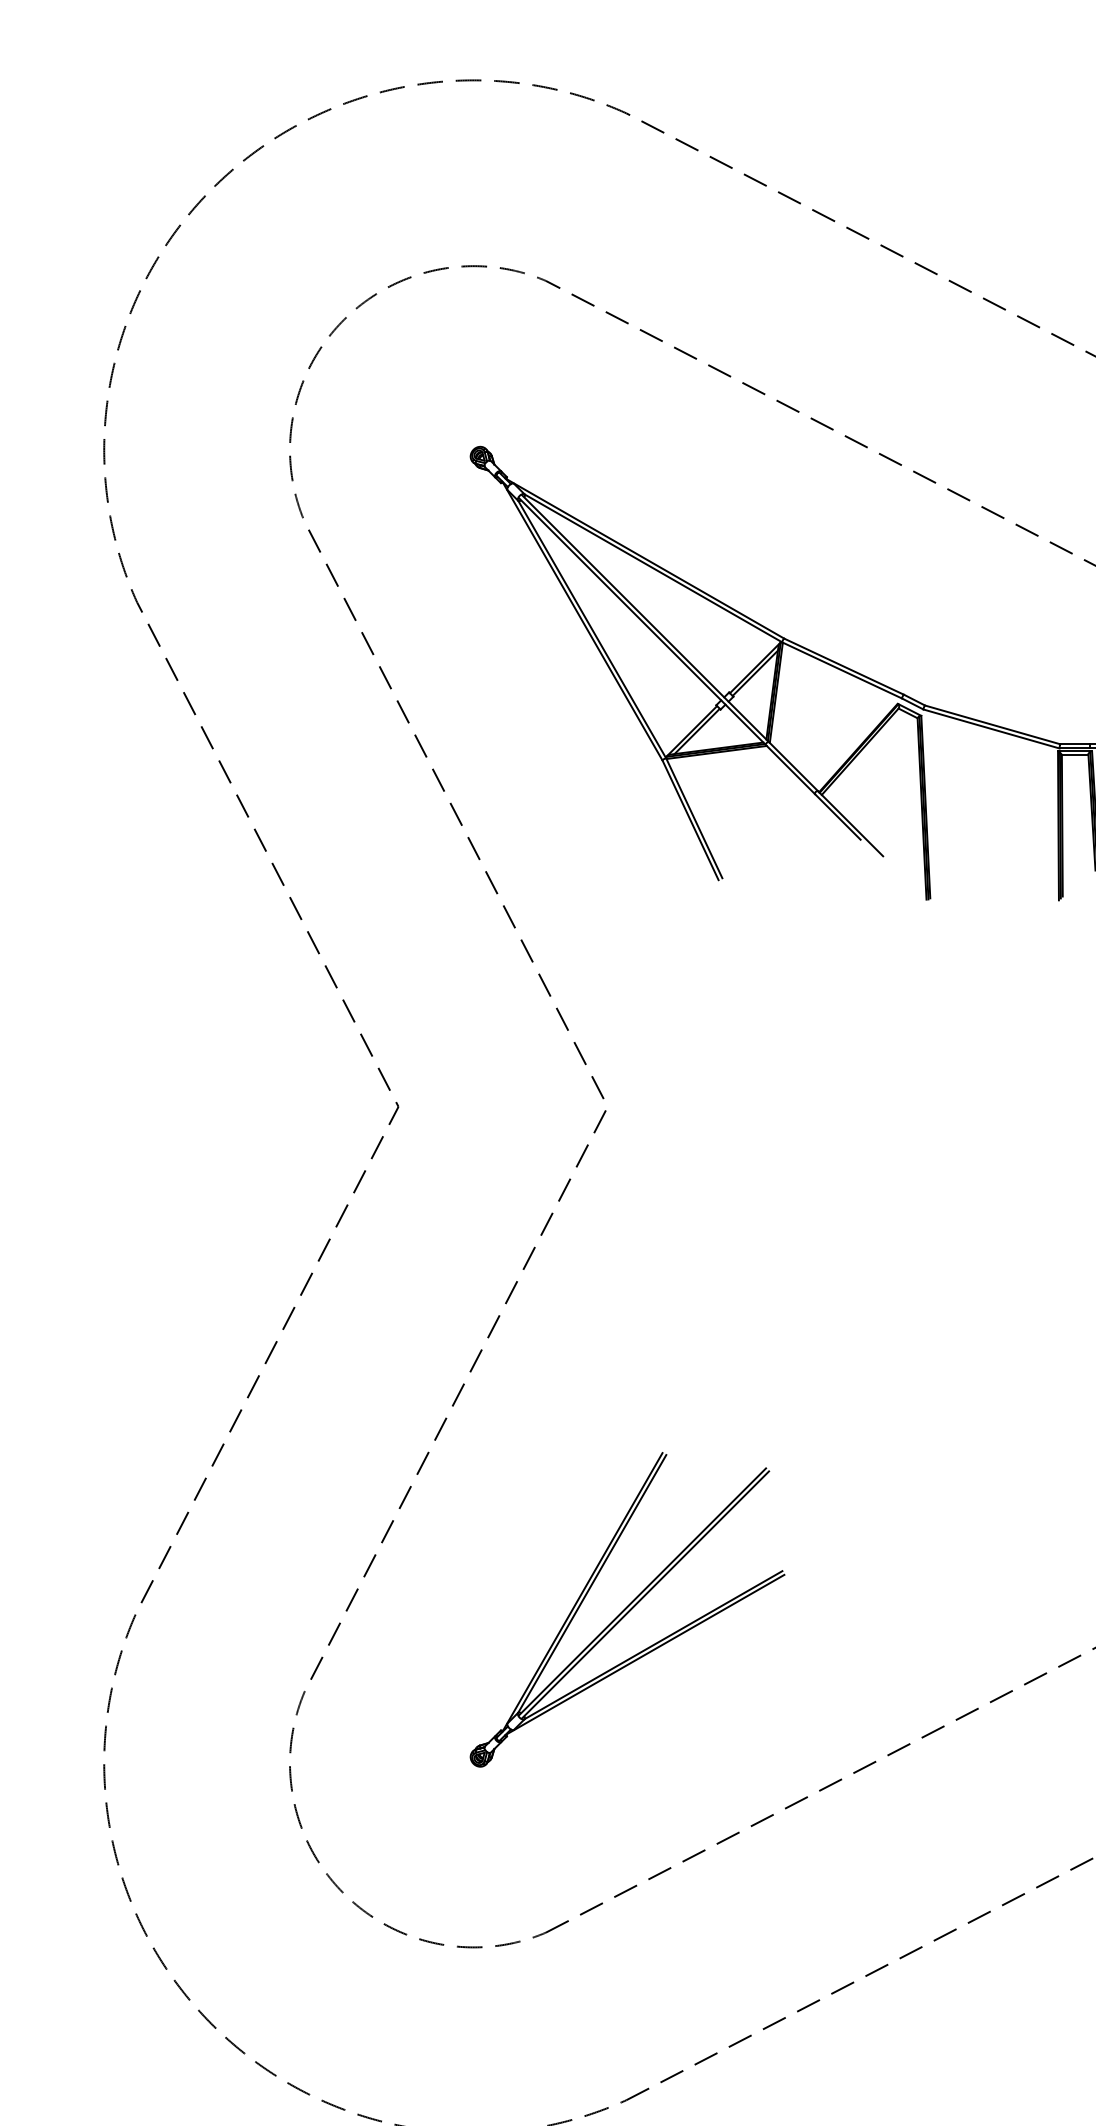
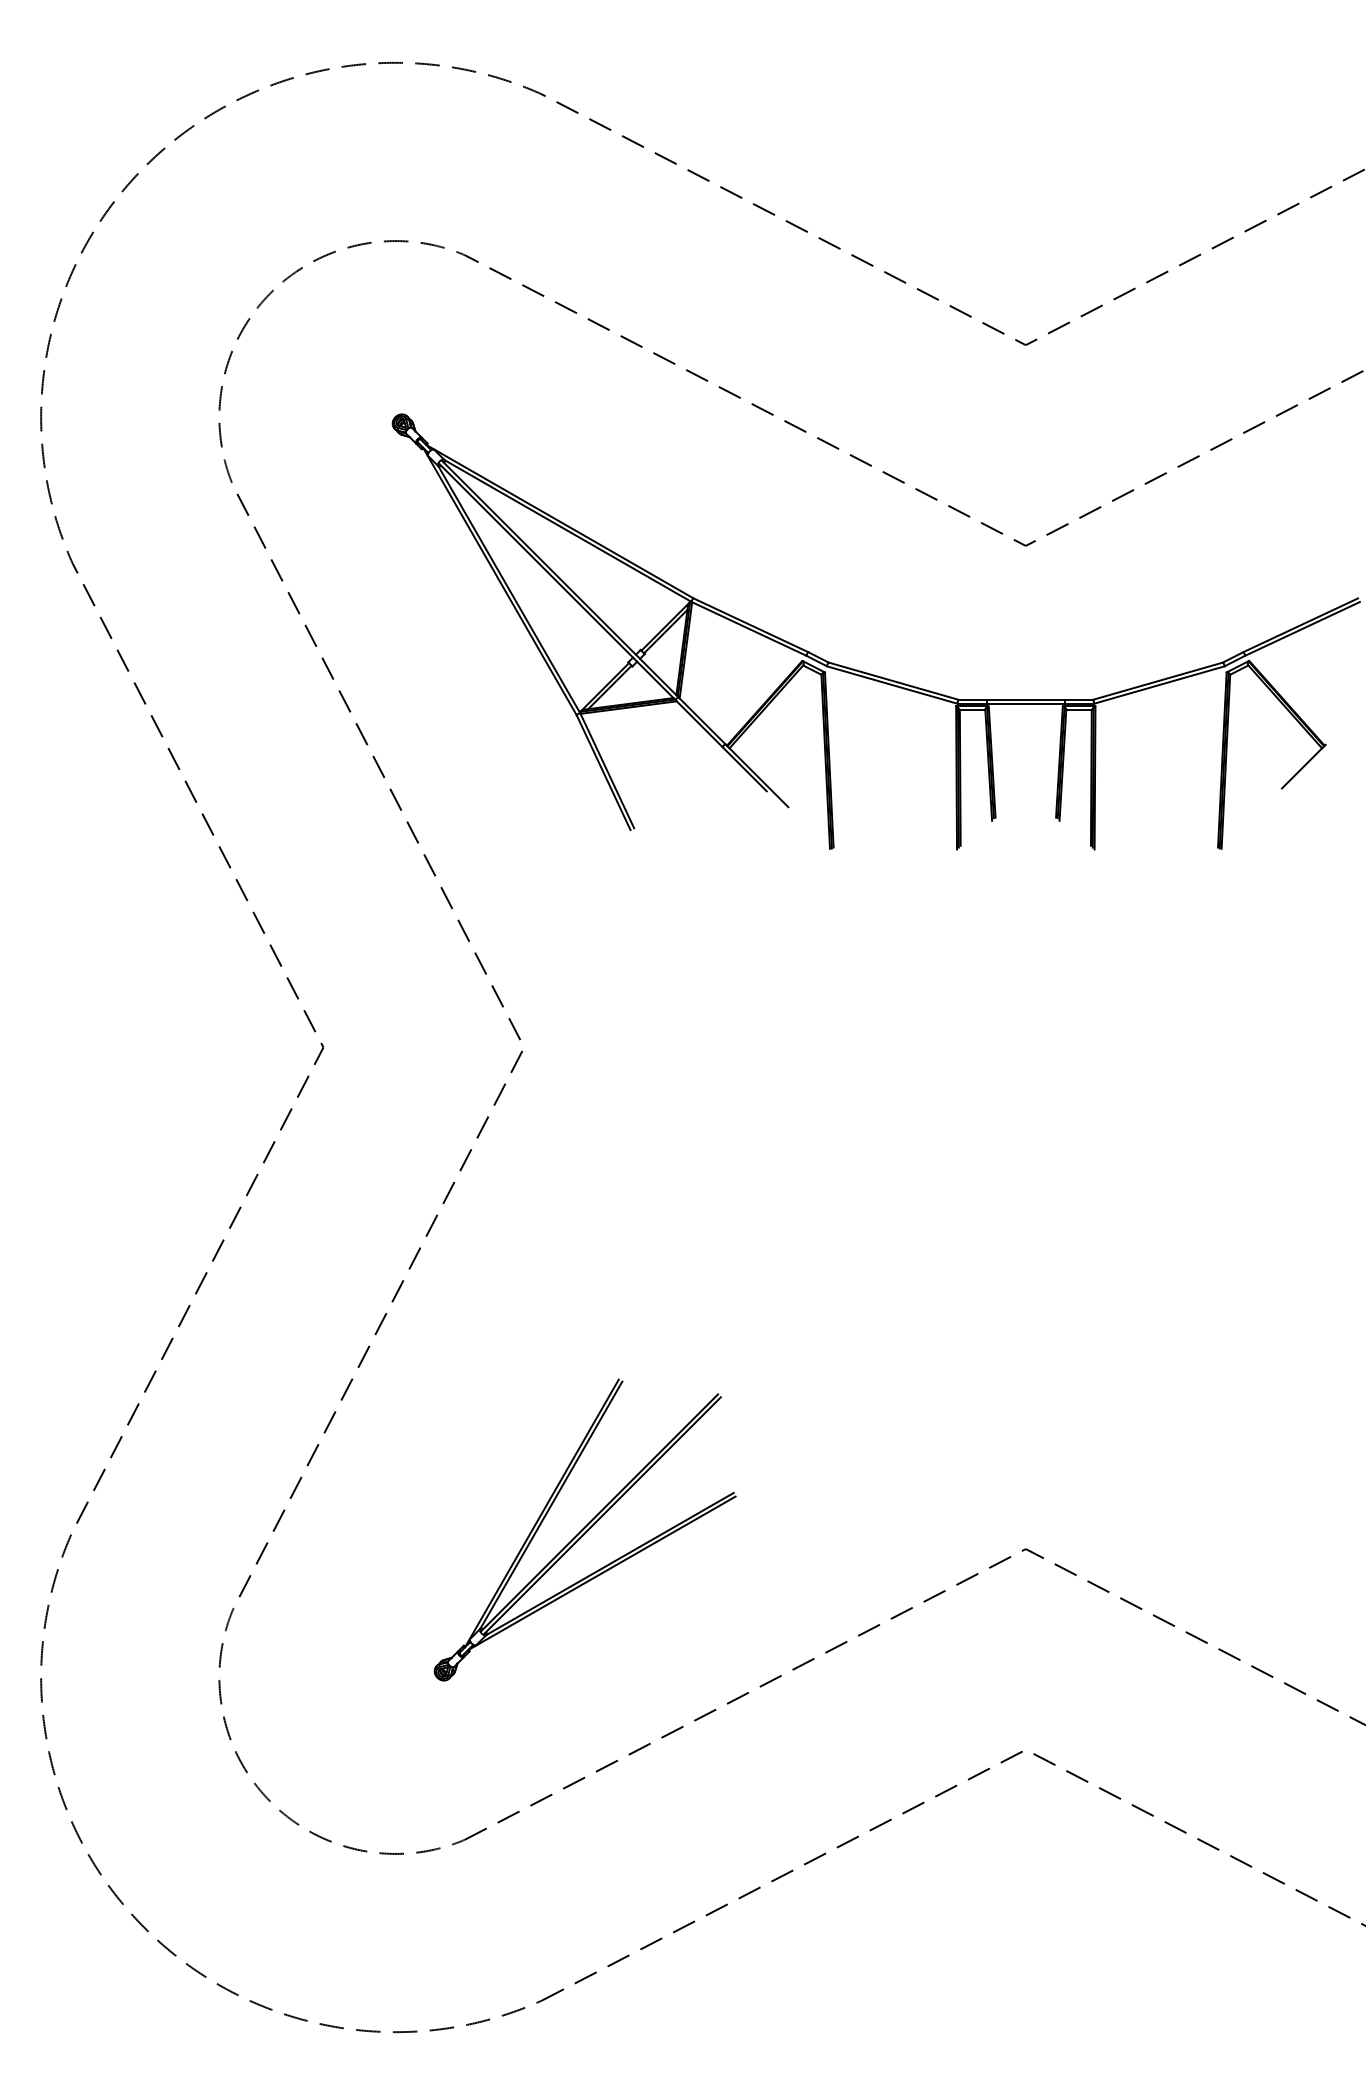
part: (626, 1609) -> (584, 1529), moved

